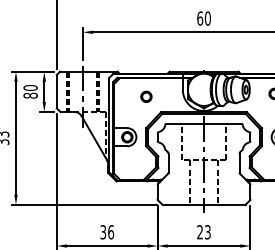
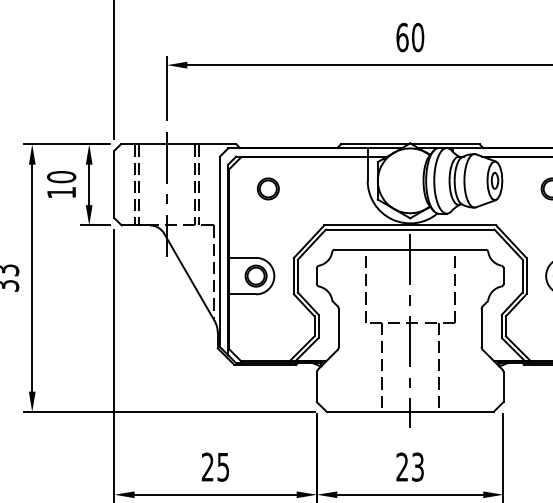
text: (30, 95) -> (61, 192), 80 -> 10
part: (146, 96) -> (268, 188), moved
text: (107, 232) -> (216, 467), 36 -> 25

